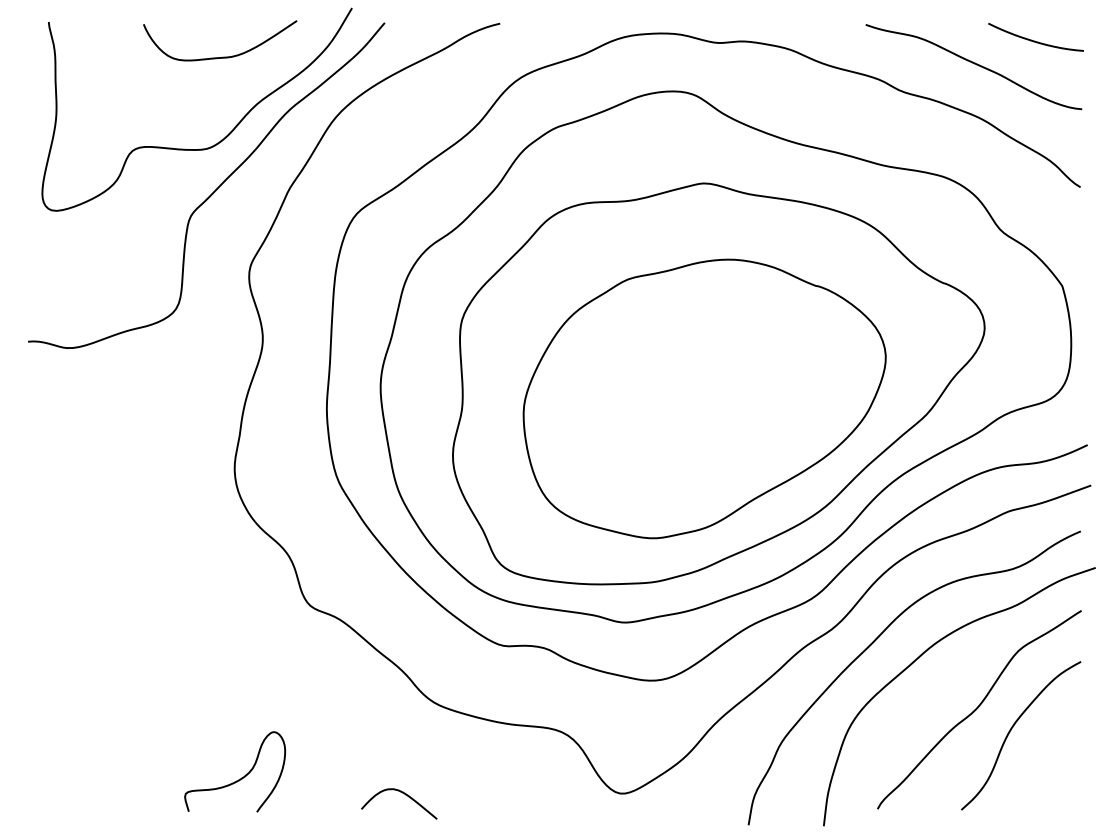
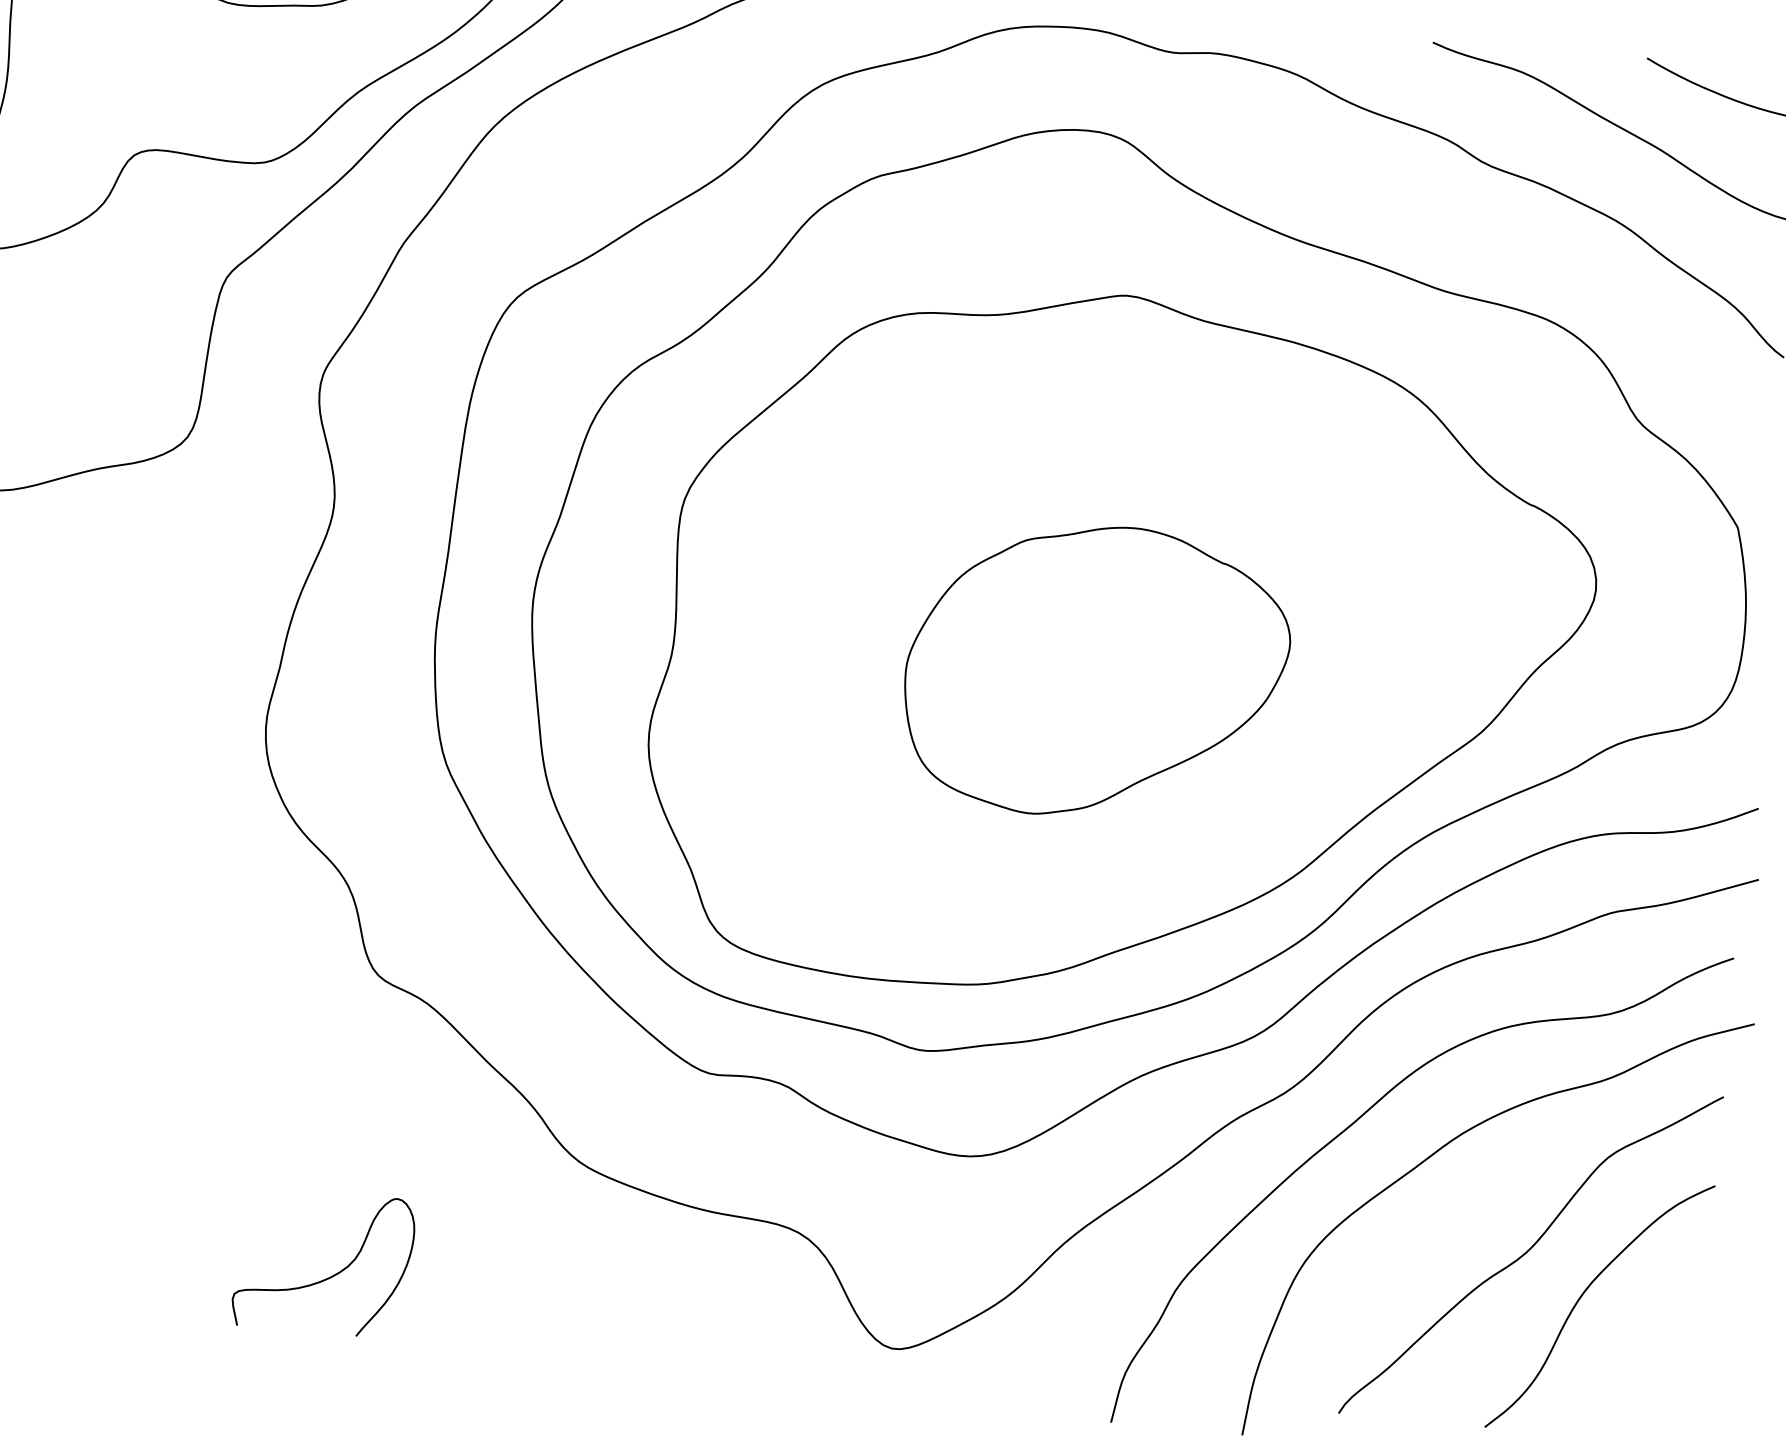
part: (704, 398) -> (1096, 671), size x0.6
curve: (238, 779) -> (328, 1276), moved
curve: (405, 795) -> (516, 1320), removed

